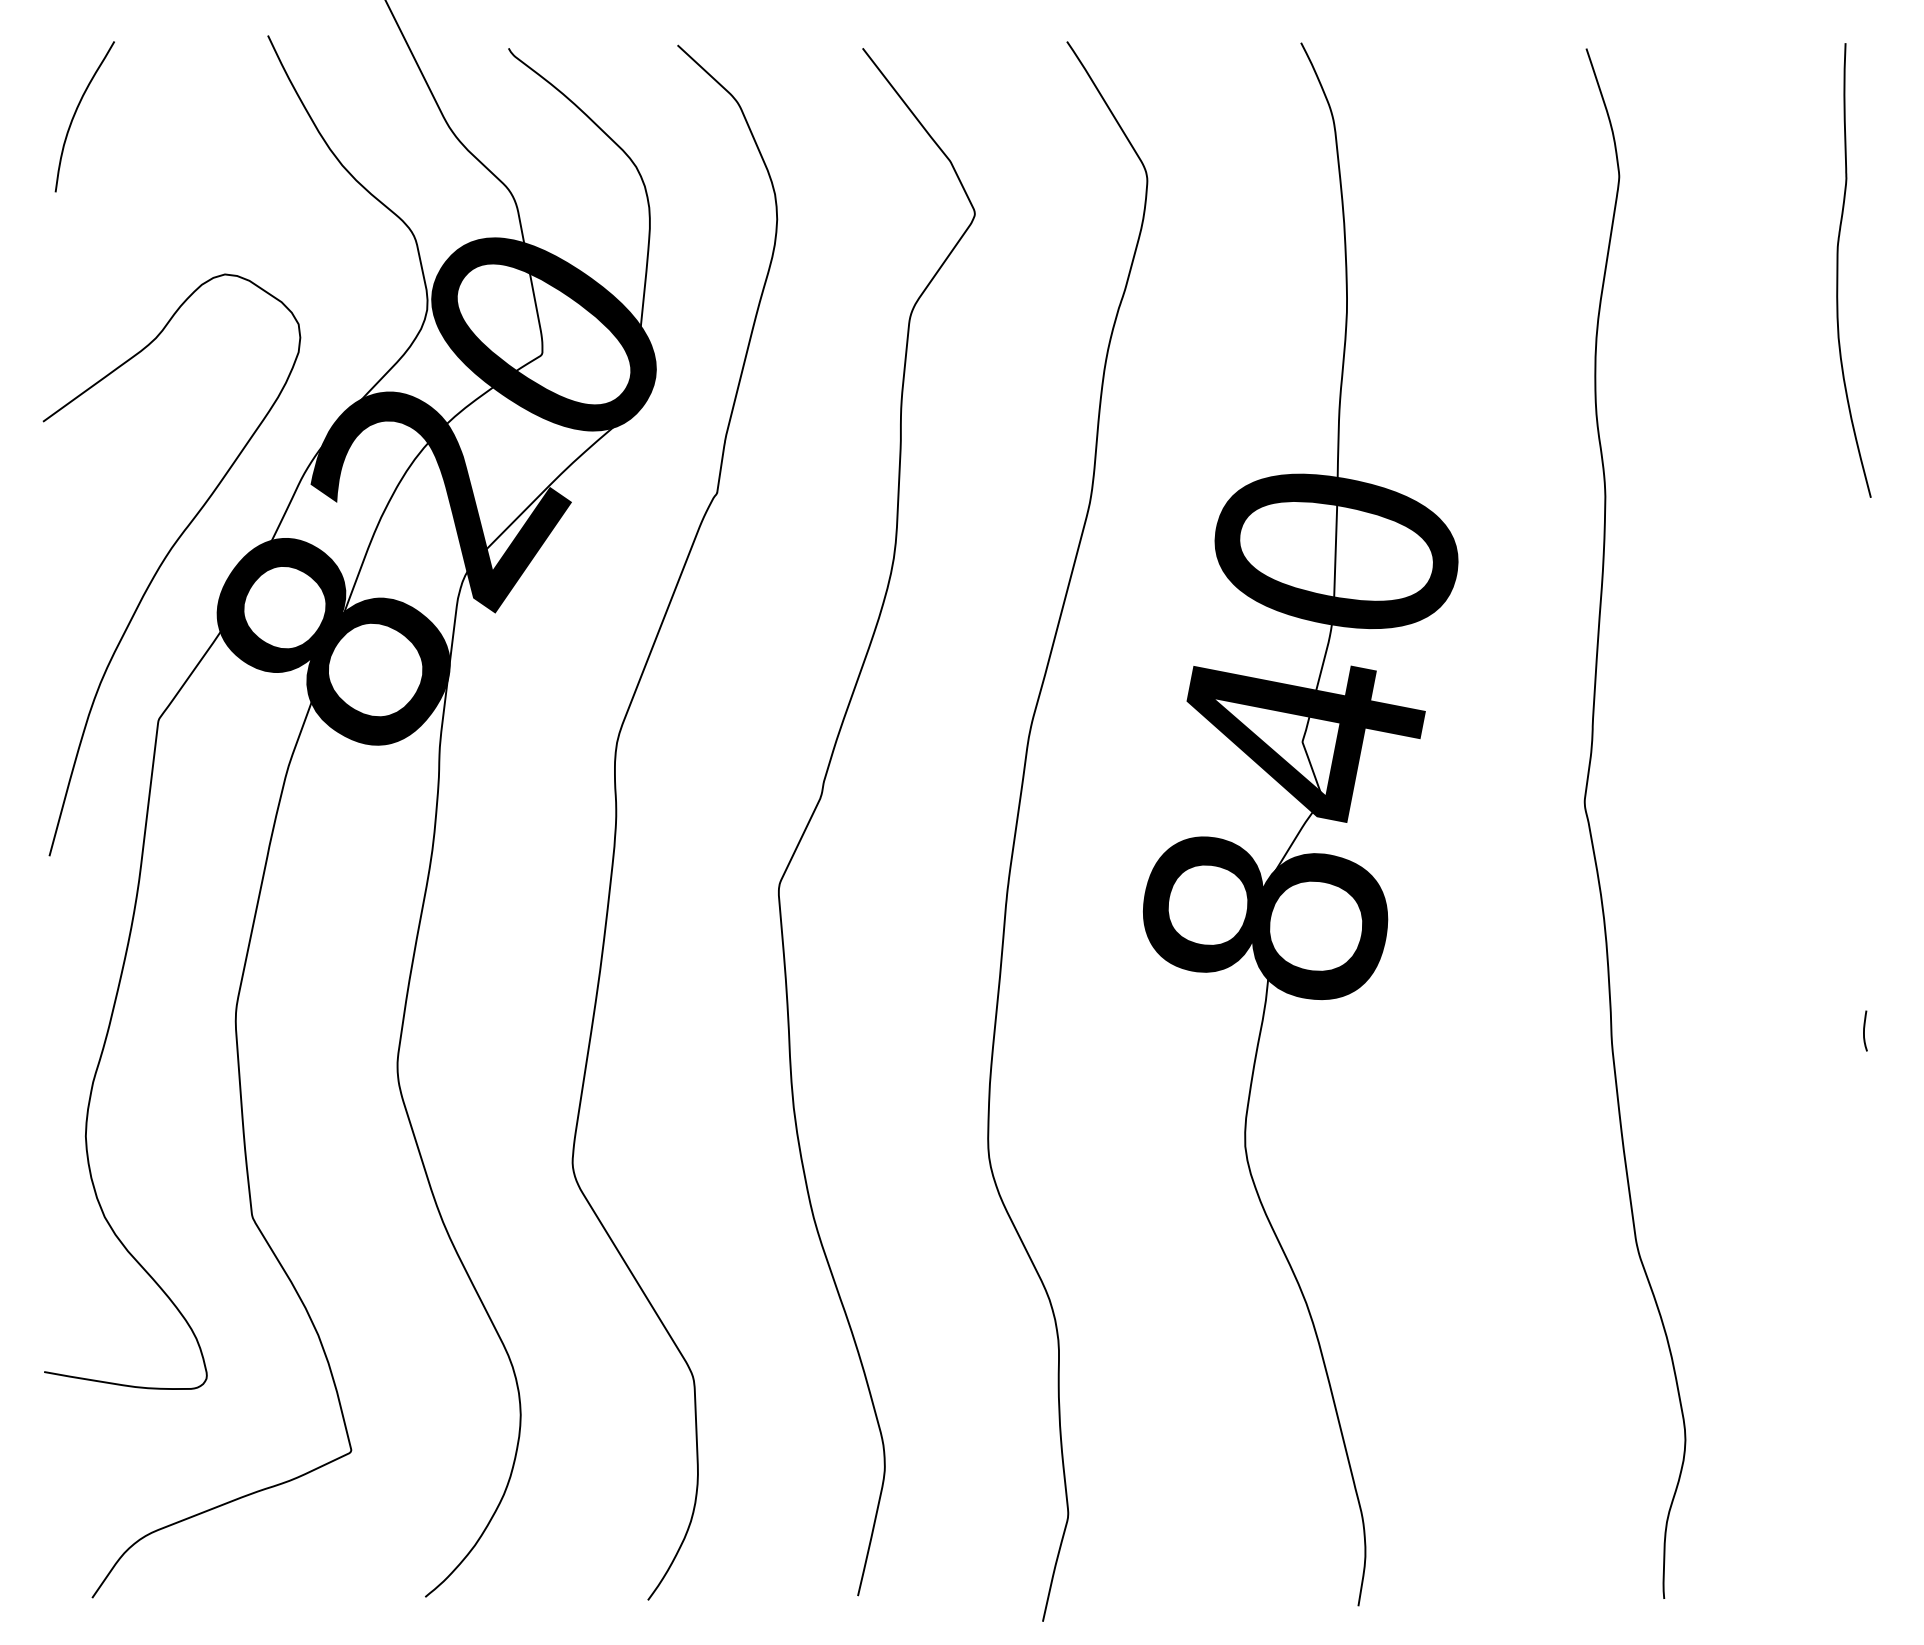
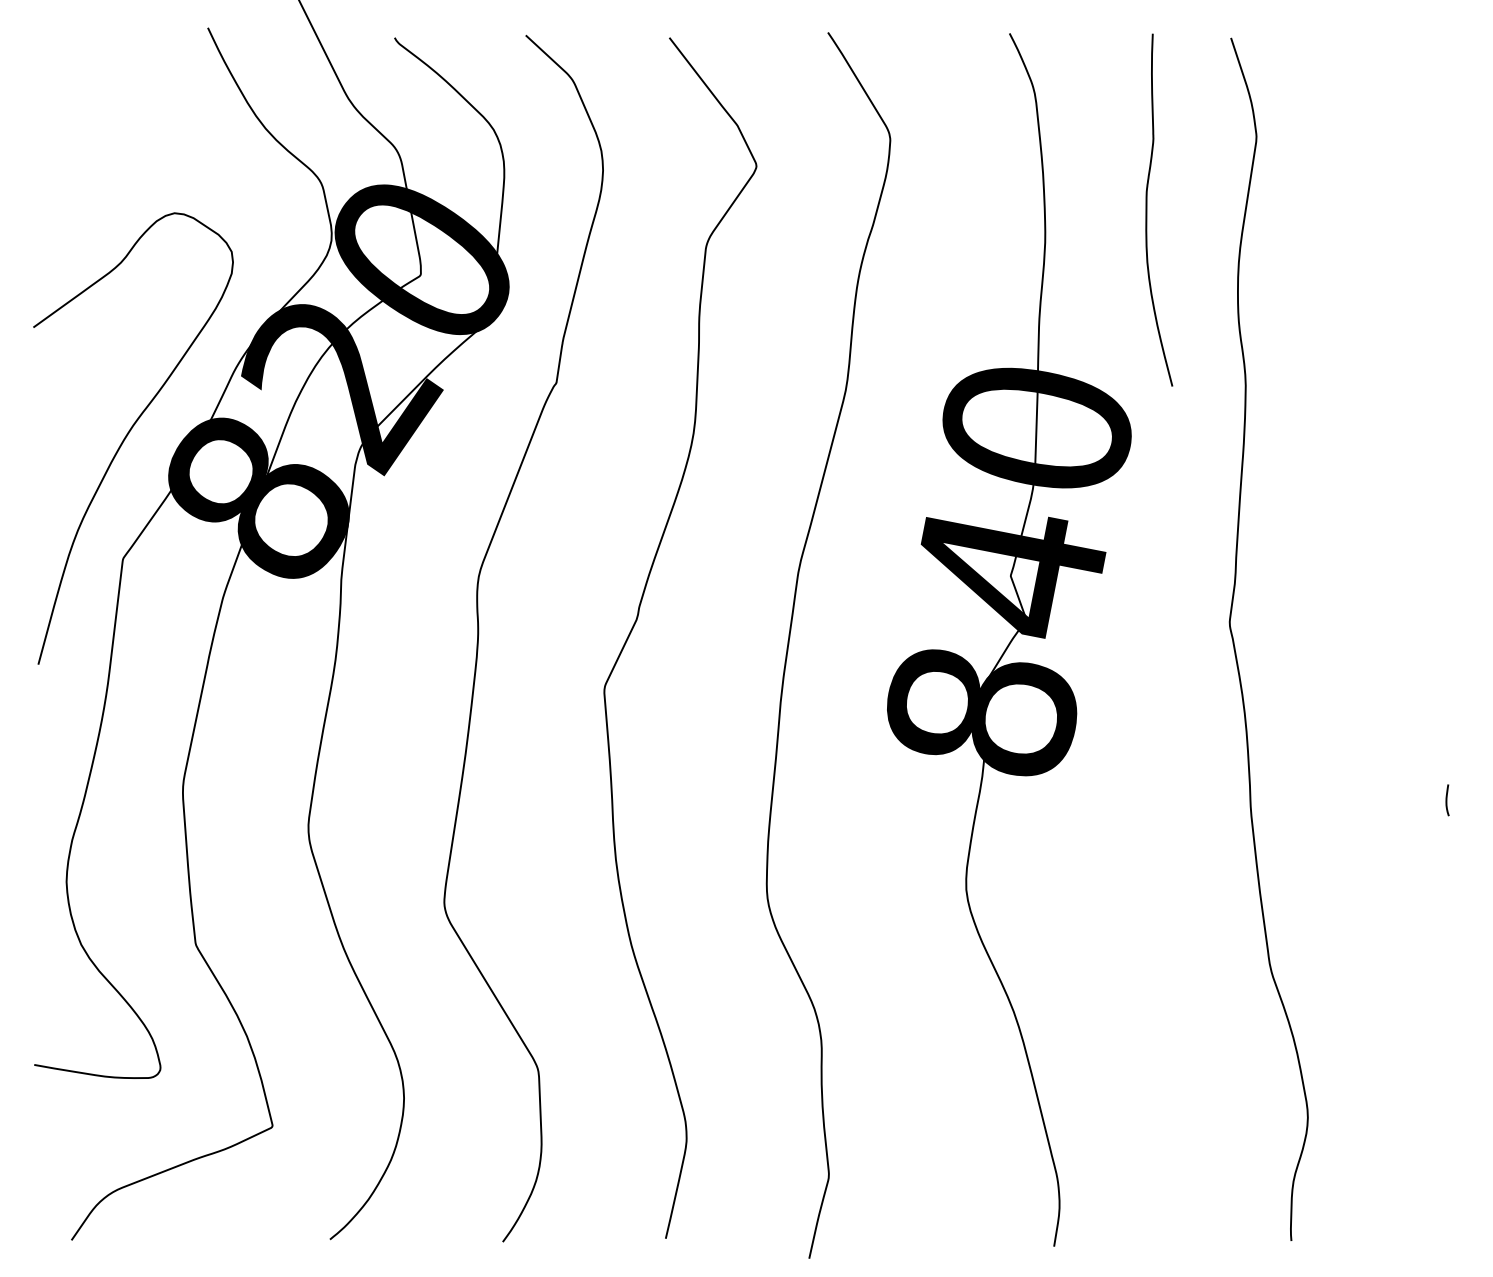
curve: (76, 112) -> (59, 87), removed
curve: (1838, 270) -> (1147, 210), moved

